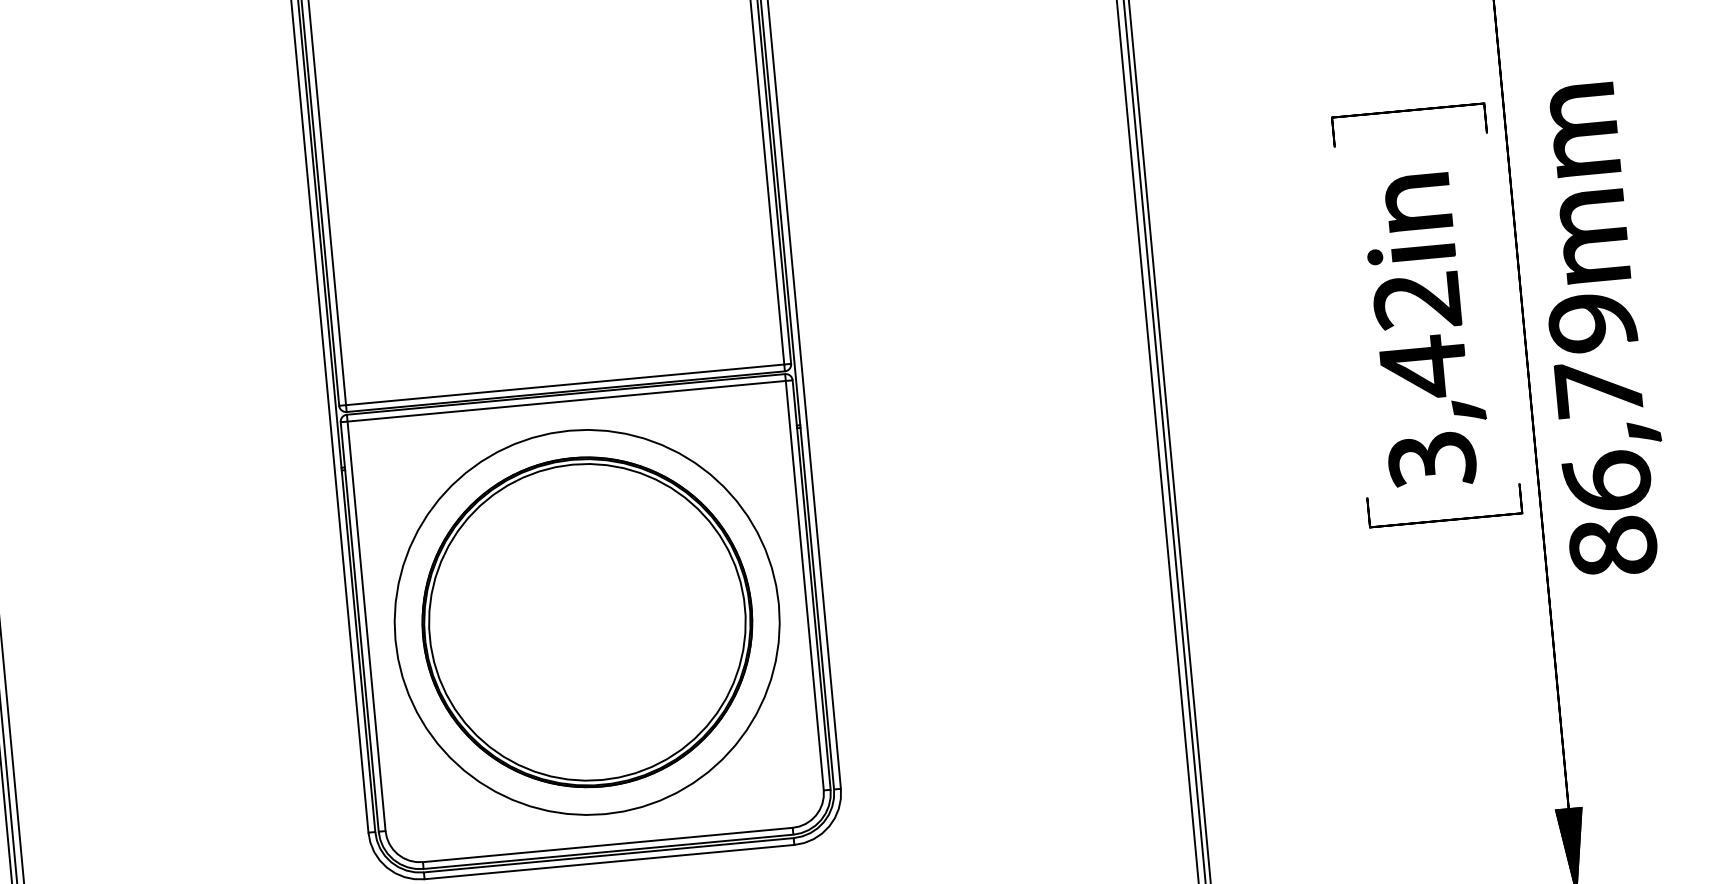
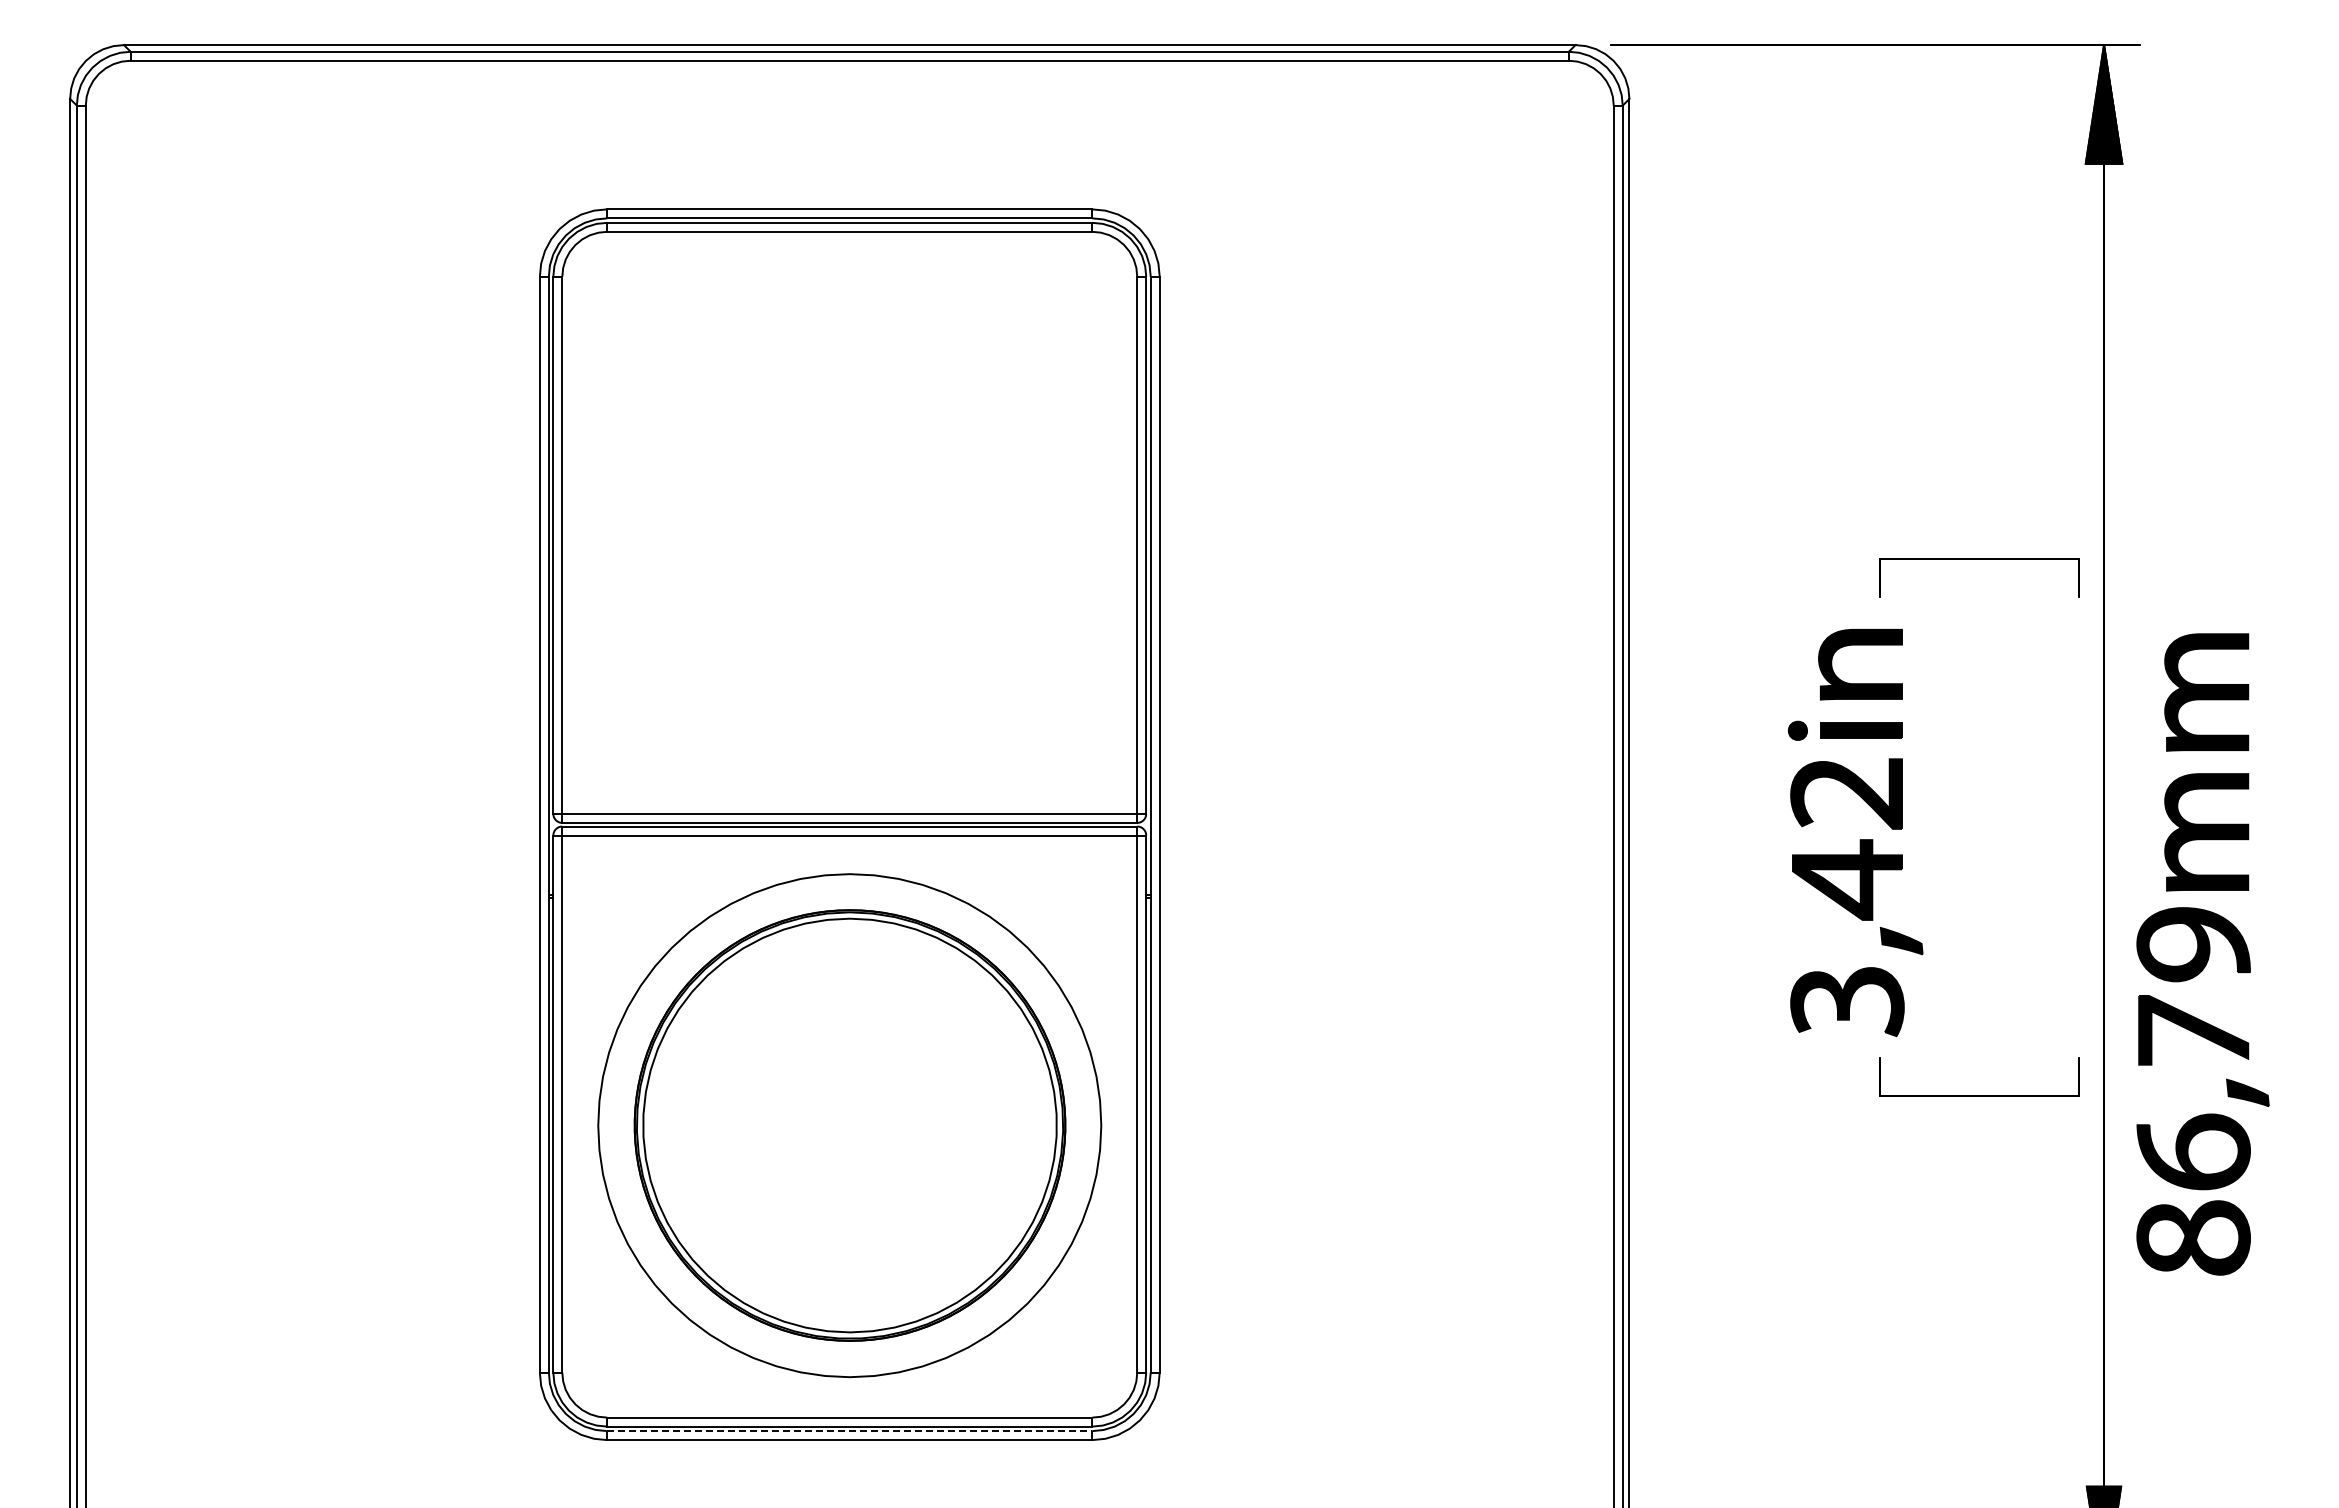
part: (1600, 330) -> (2202, 954), moved
part: (1429, 335) -> (1859, 839), moved
line: (608, 855) -> (849, 1431), solid -> dashed

